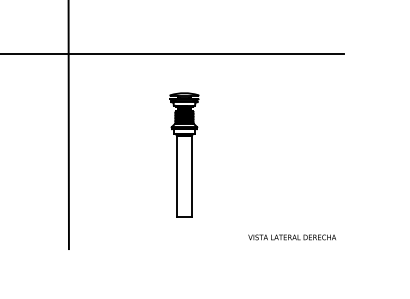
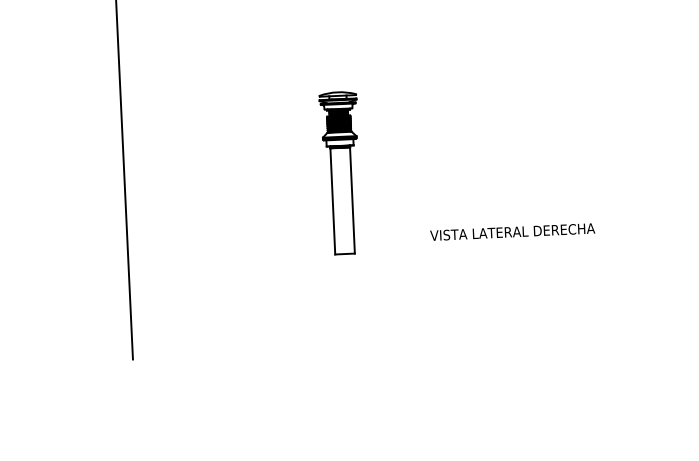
part: (184, 154) -> (341, 172), size x0.7
text: (291, 237) -> (511, 232), moved

